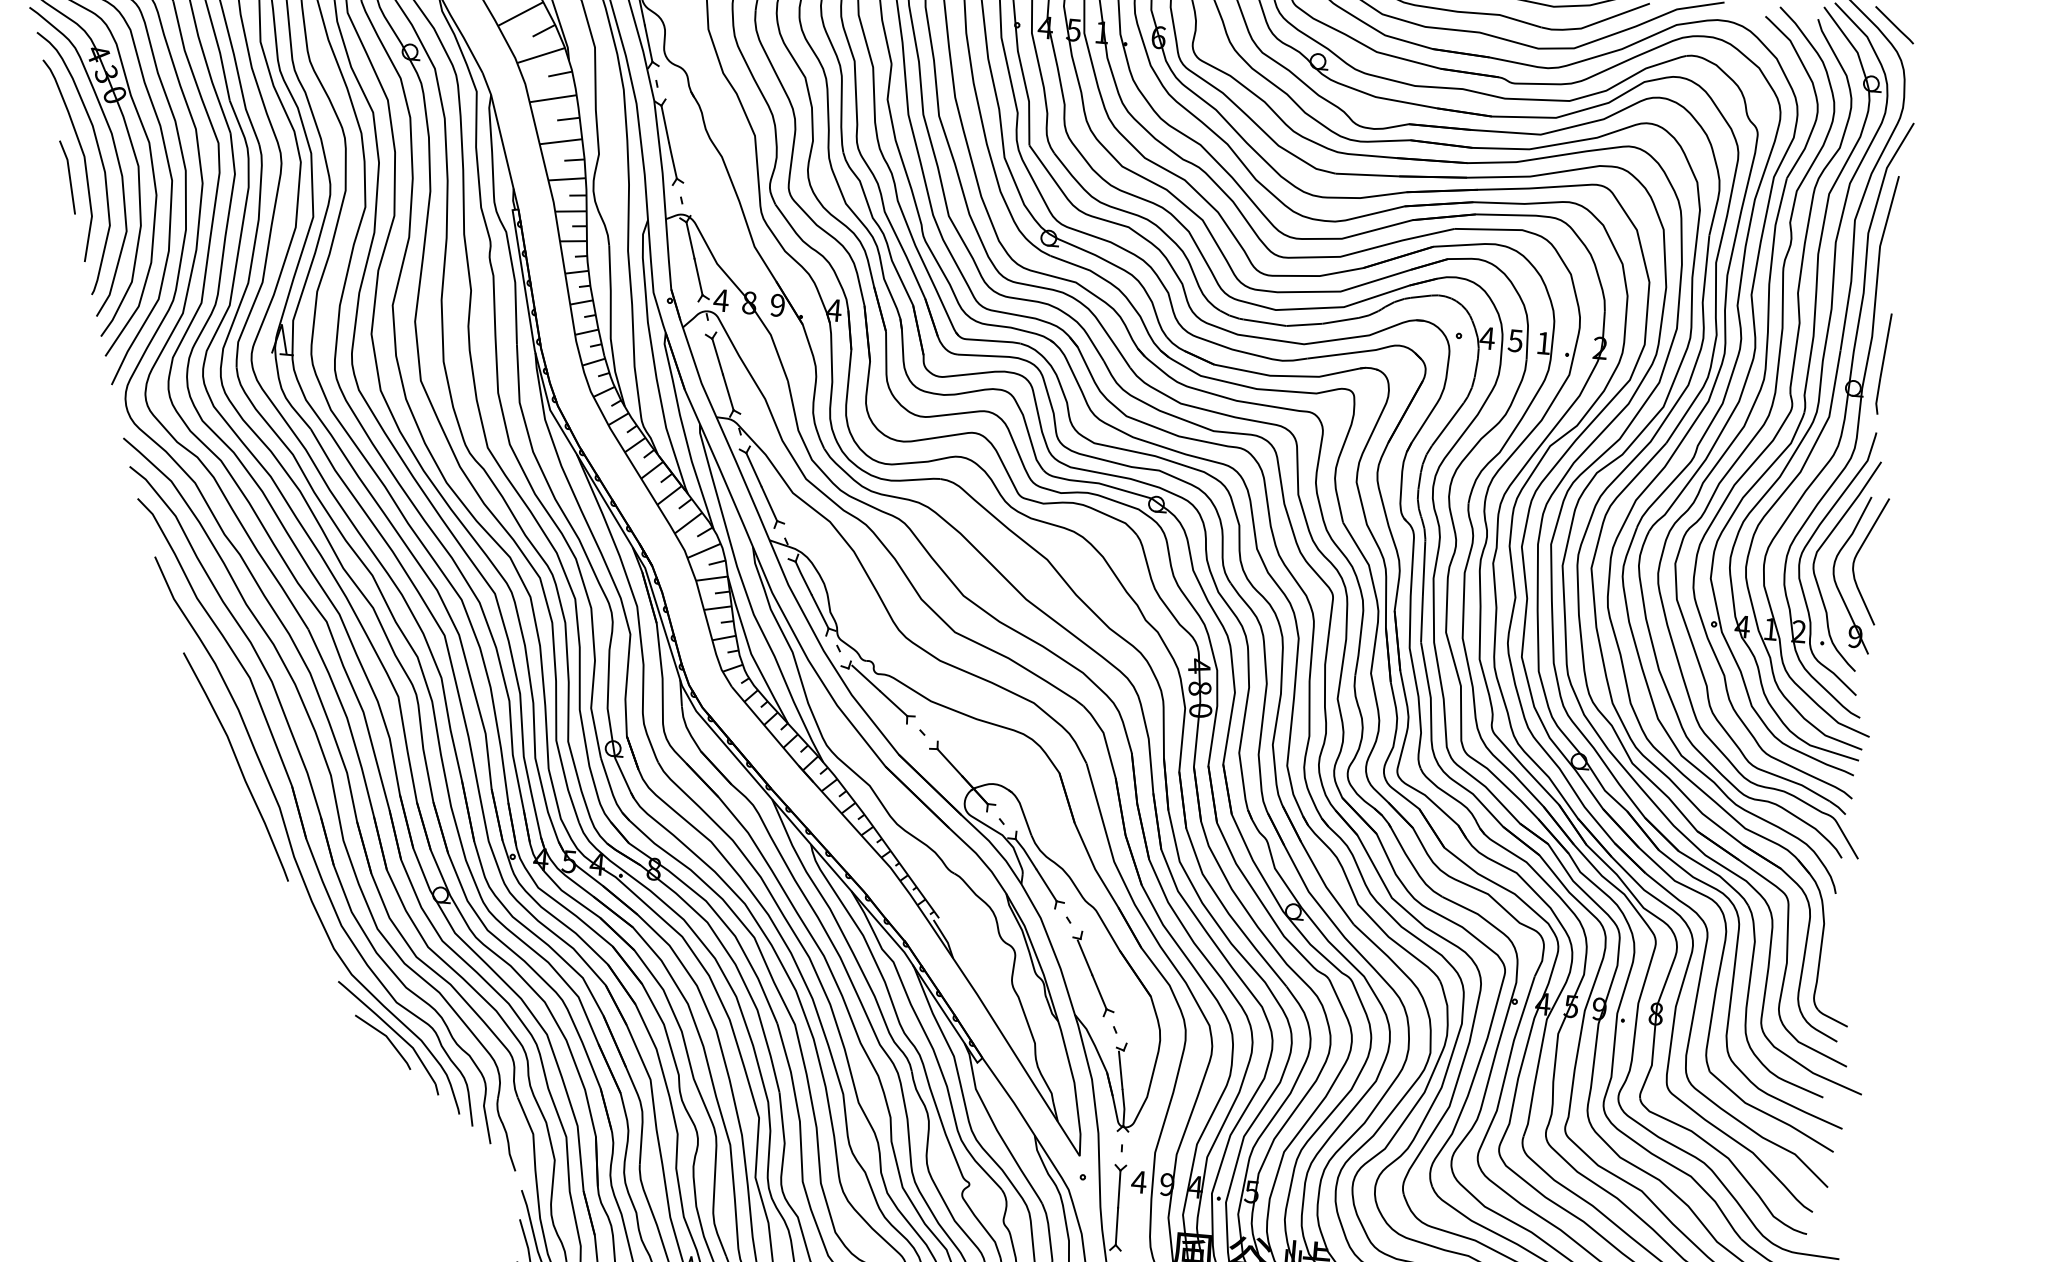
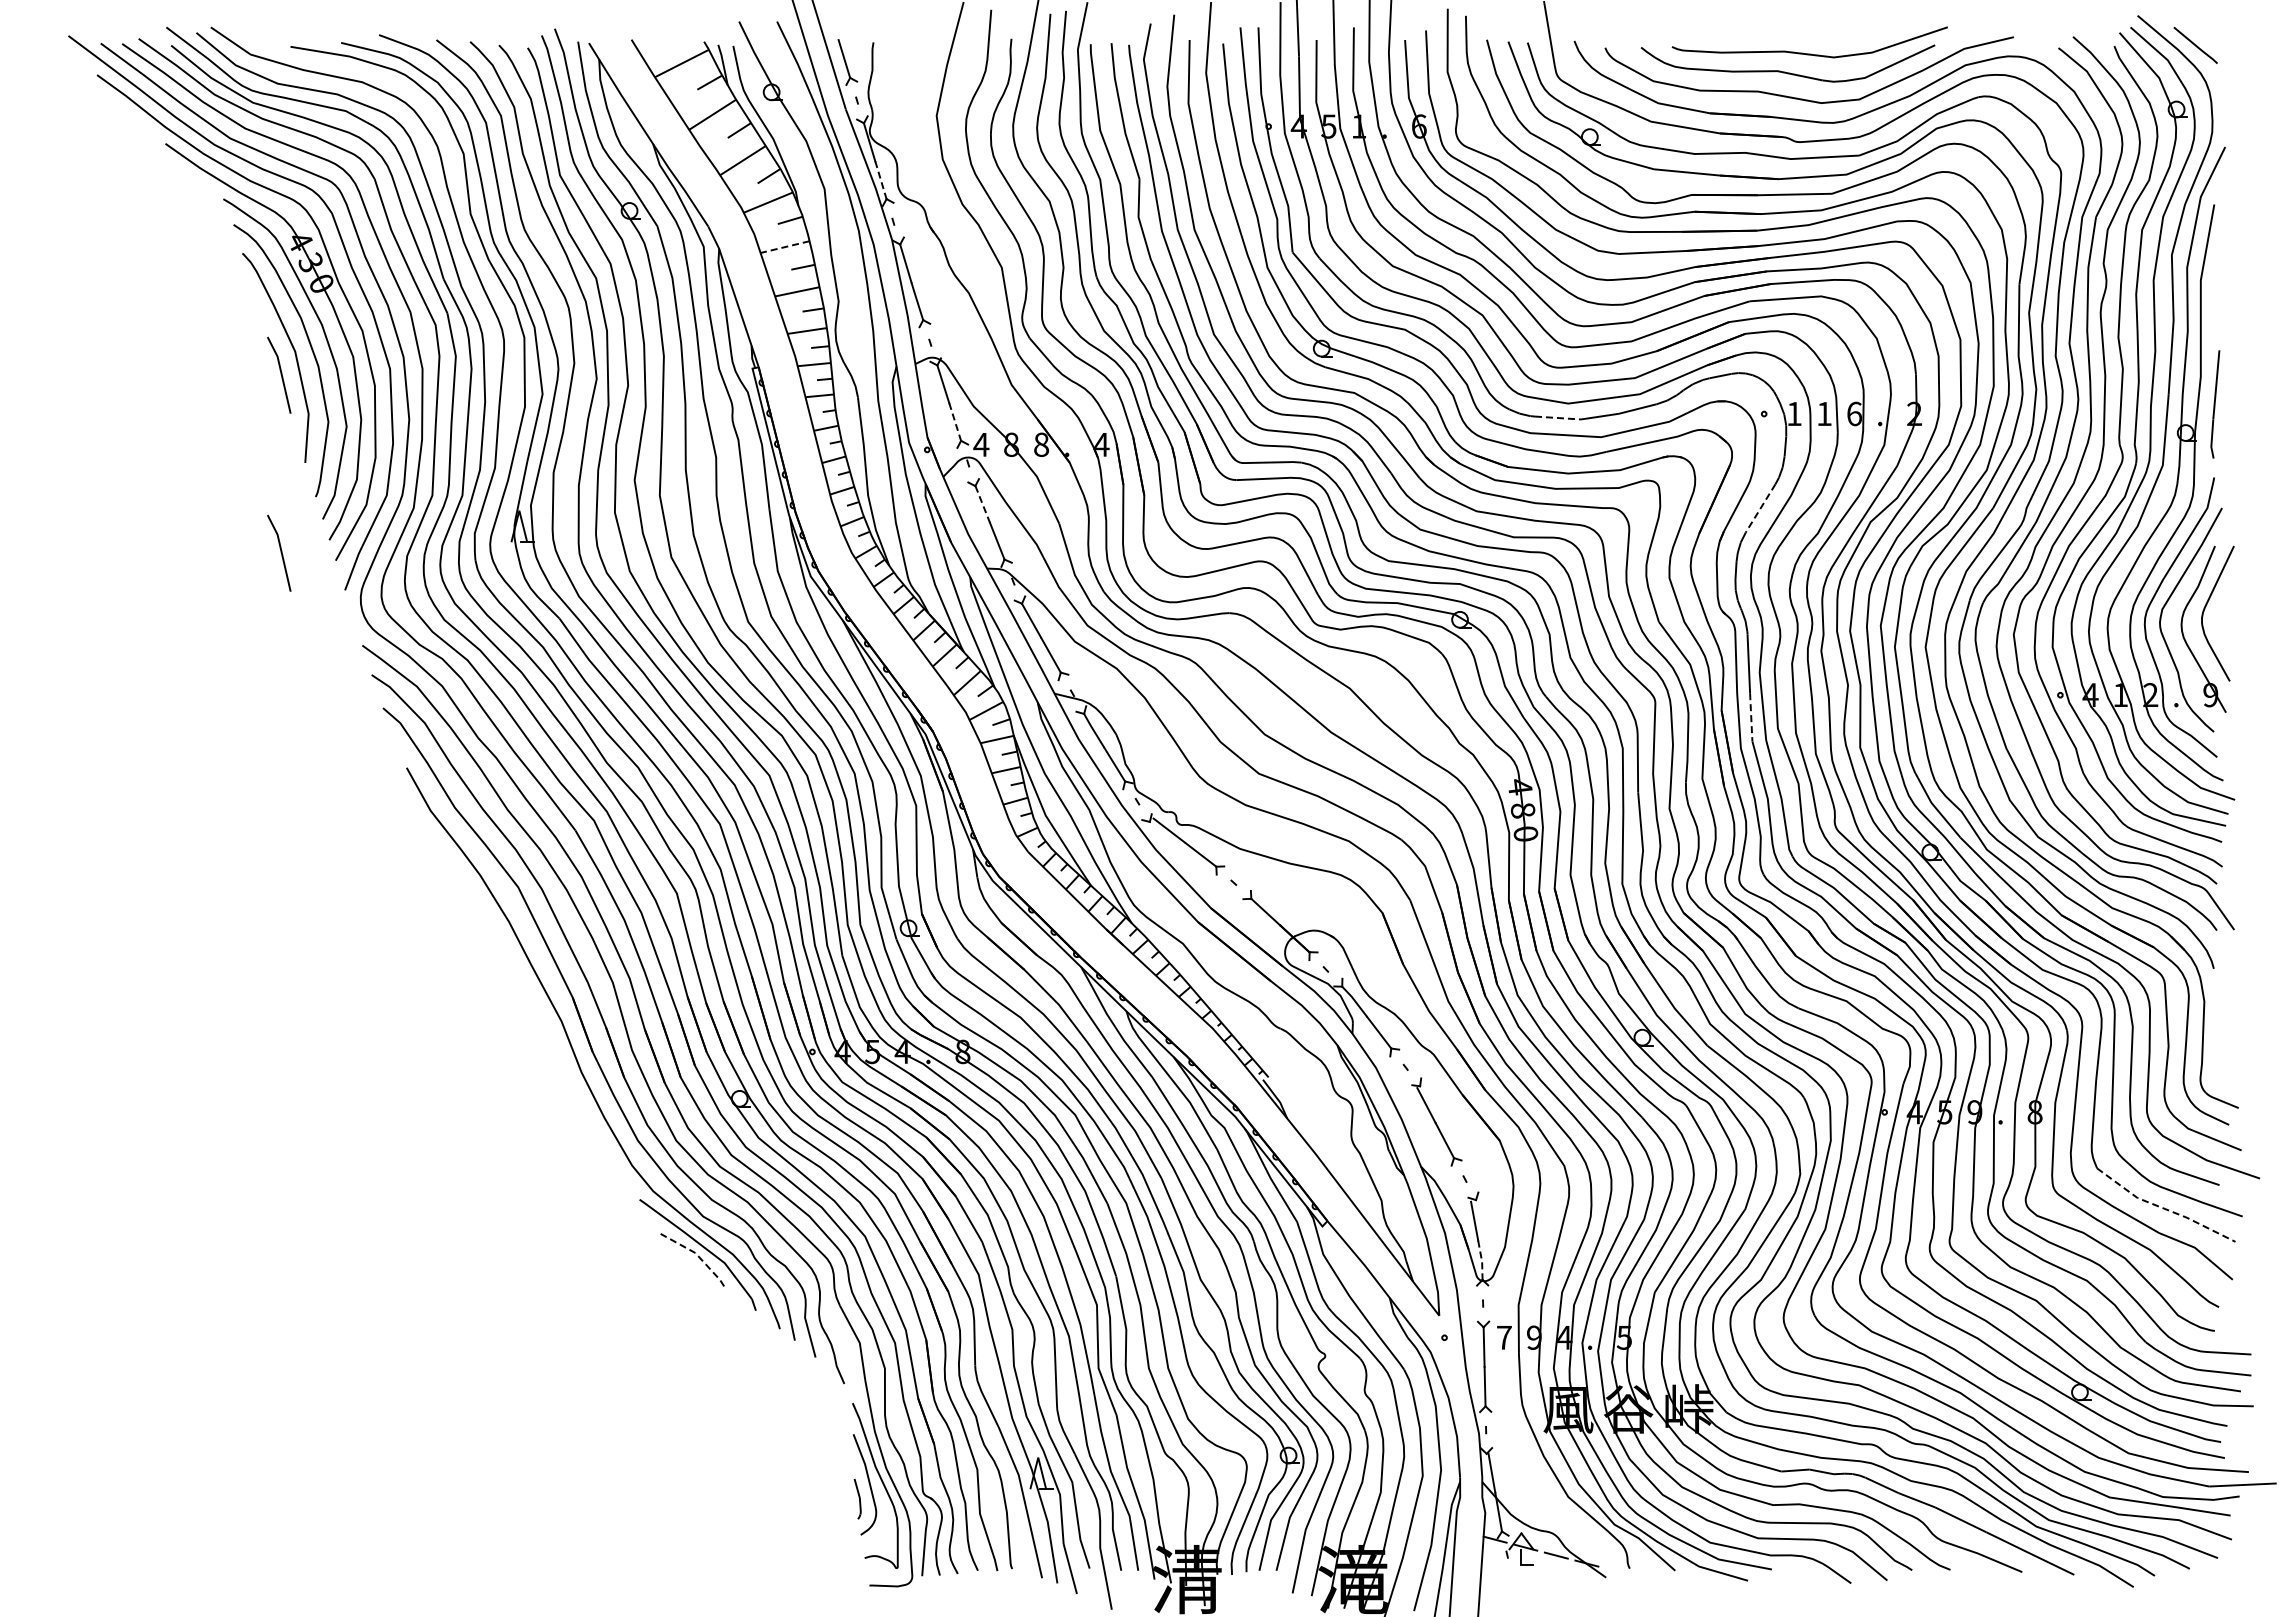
line: (648, 43) -> (880, 180), solid -> dashed
line: (552, 99) -> (784, 247), solid -> dashed
line: (698, 277) -> (955, 422), solid -> dashed
text: (777, 305) -> (1041, 444), 9 -> 8
line: (1265, 323) -> (1558, 418), solid -> dashed
text: (1487, 337) -> (1794, 413), 4 -> 1
text: (1514, 341) -> (1823, 414), 5 -> 1
text: (1543, 342) -> (1854, 413), 1 -> 6
line: (54, 344) -> (280, 552), added
line: (717, 356) -> (982, 504), solid -> dashed
line: (1447, 424) -> (1760, 508), solid -> dashed
line: (1422, 619) -> (1751, 717), solid -> dashed
curve: (237, 765) -> (513, 980), removed
line: (387, 1037) -> (696, 1254), solid -> dashed
line: (1123, 1107) -> (1481, 1260), solid -> dashed
line: (1769, 1115) -> (2164, 1208), solid -> dashed
text: (1139, 1181) -> (1504, 1337), 4 -> 7

